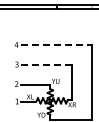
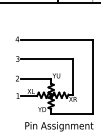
line: (56, 45) -> (57, 39), dashed -> solid
line: (46, 65) -> (47, 59), dashed -> solid

